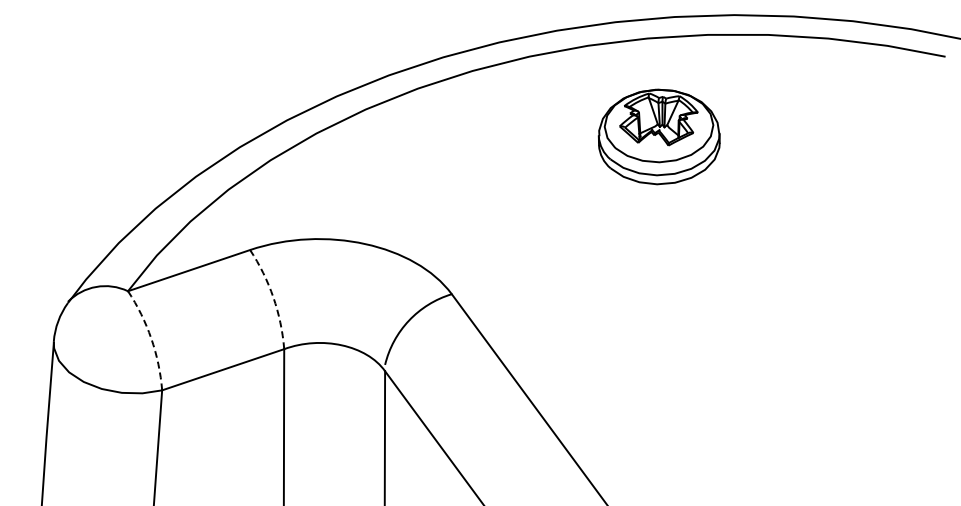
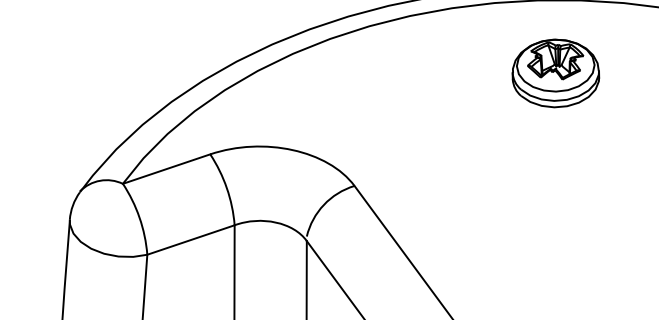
part: (658, 136) -> (555, 73), moved
arc: (273, 297) -> (226, 188), dashed -> solid
arc: (151, 338) -> (139, 217), dashed -> solid

